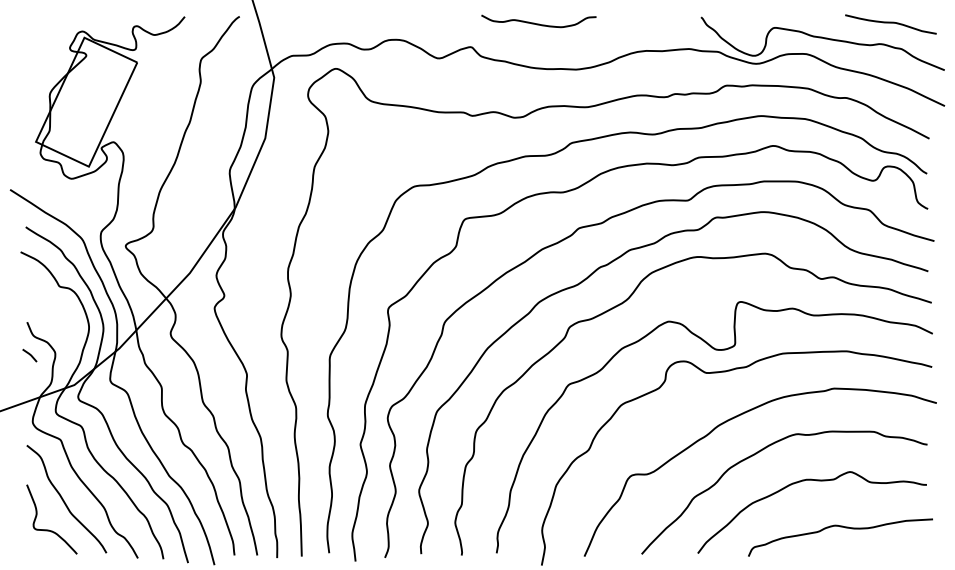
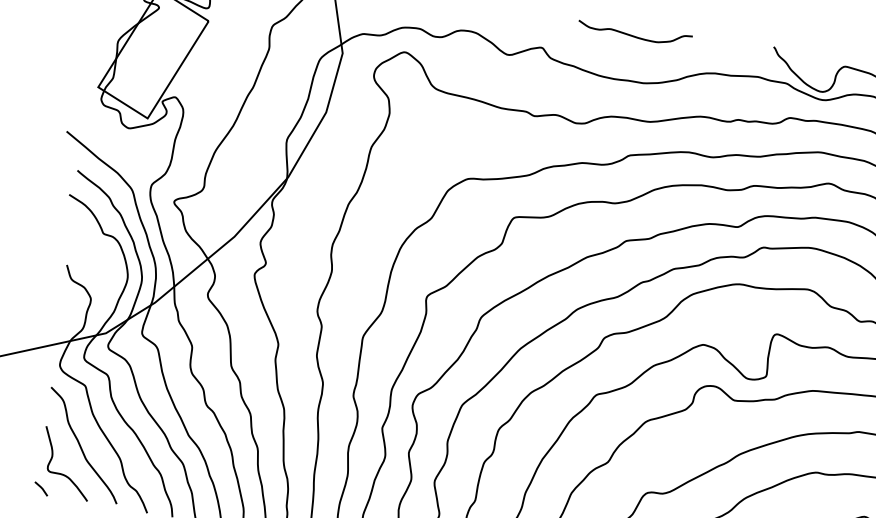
curve: (538, 23) -> (634, 35), moved
line: (29, 355) -> (40, 488), moved

